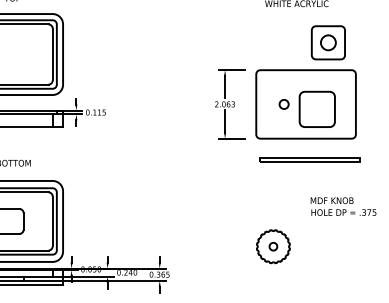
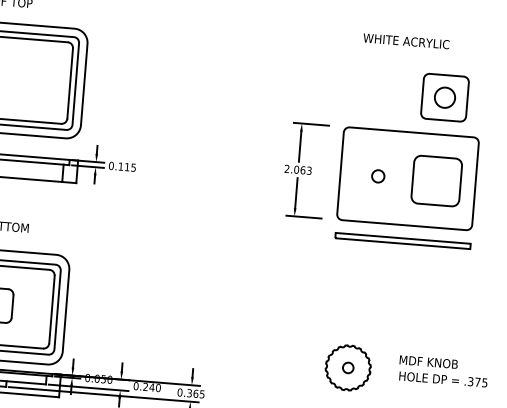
part: (316, 108) -> (435, 179), moved
part: (309, 159) -> (402, 239), moved
text: (343, 206) -> (443, 371), moved

